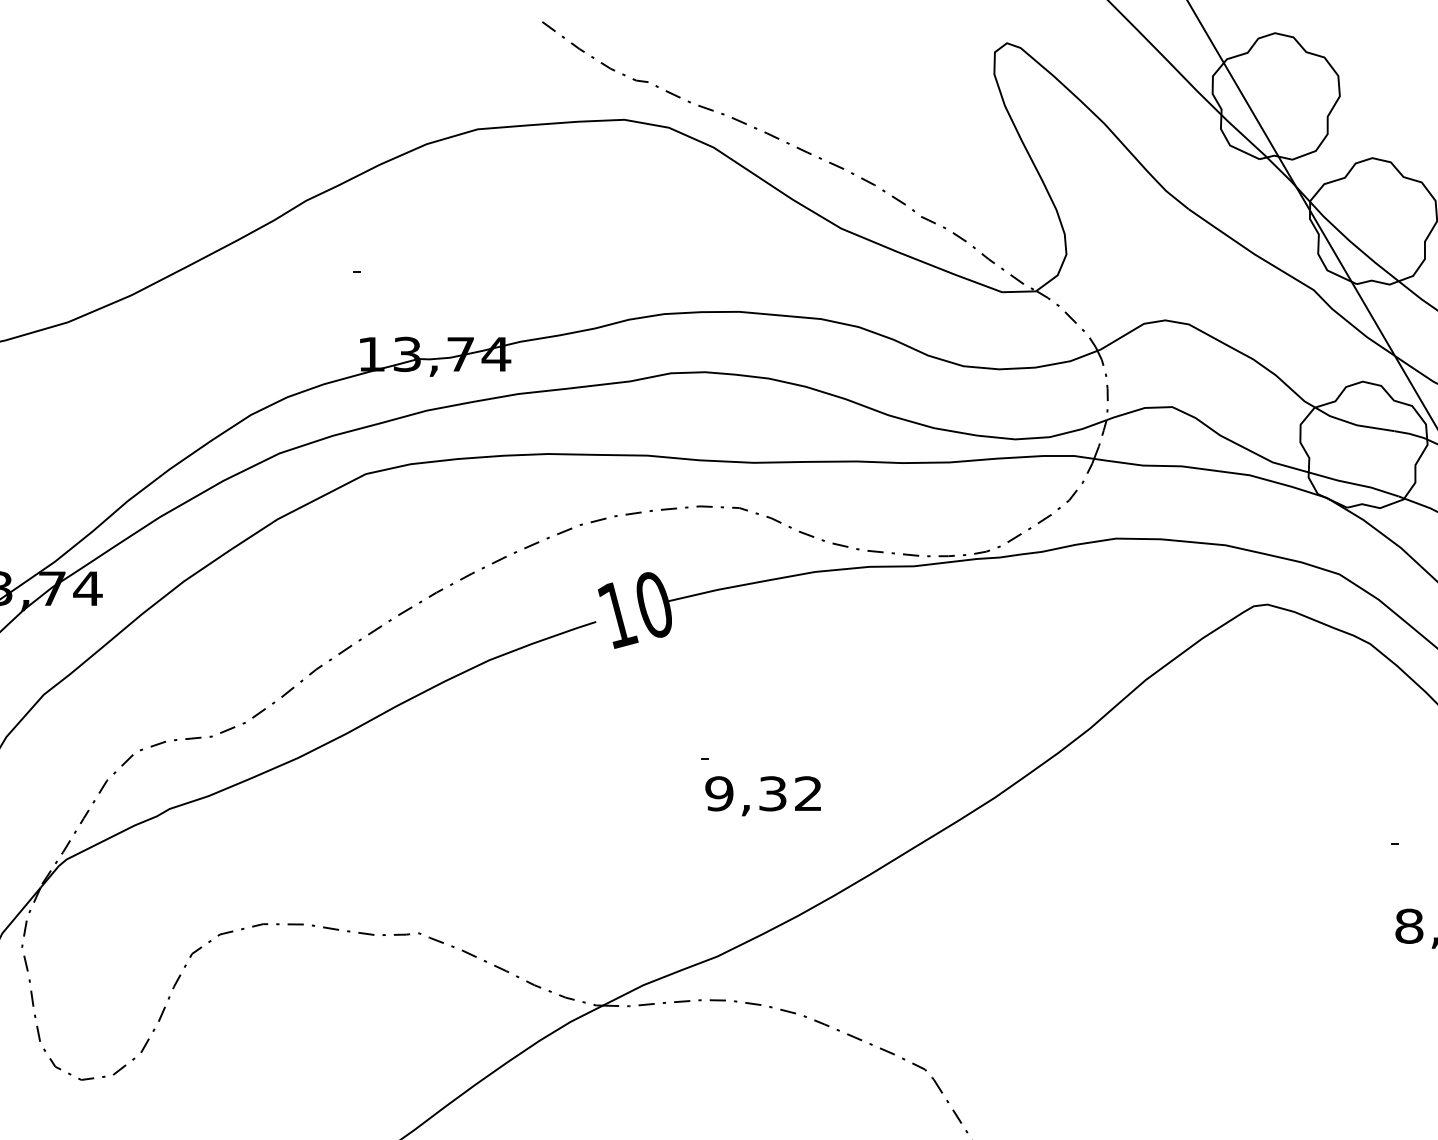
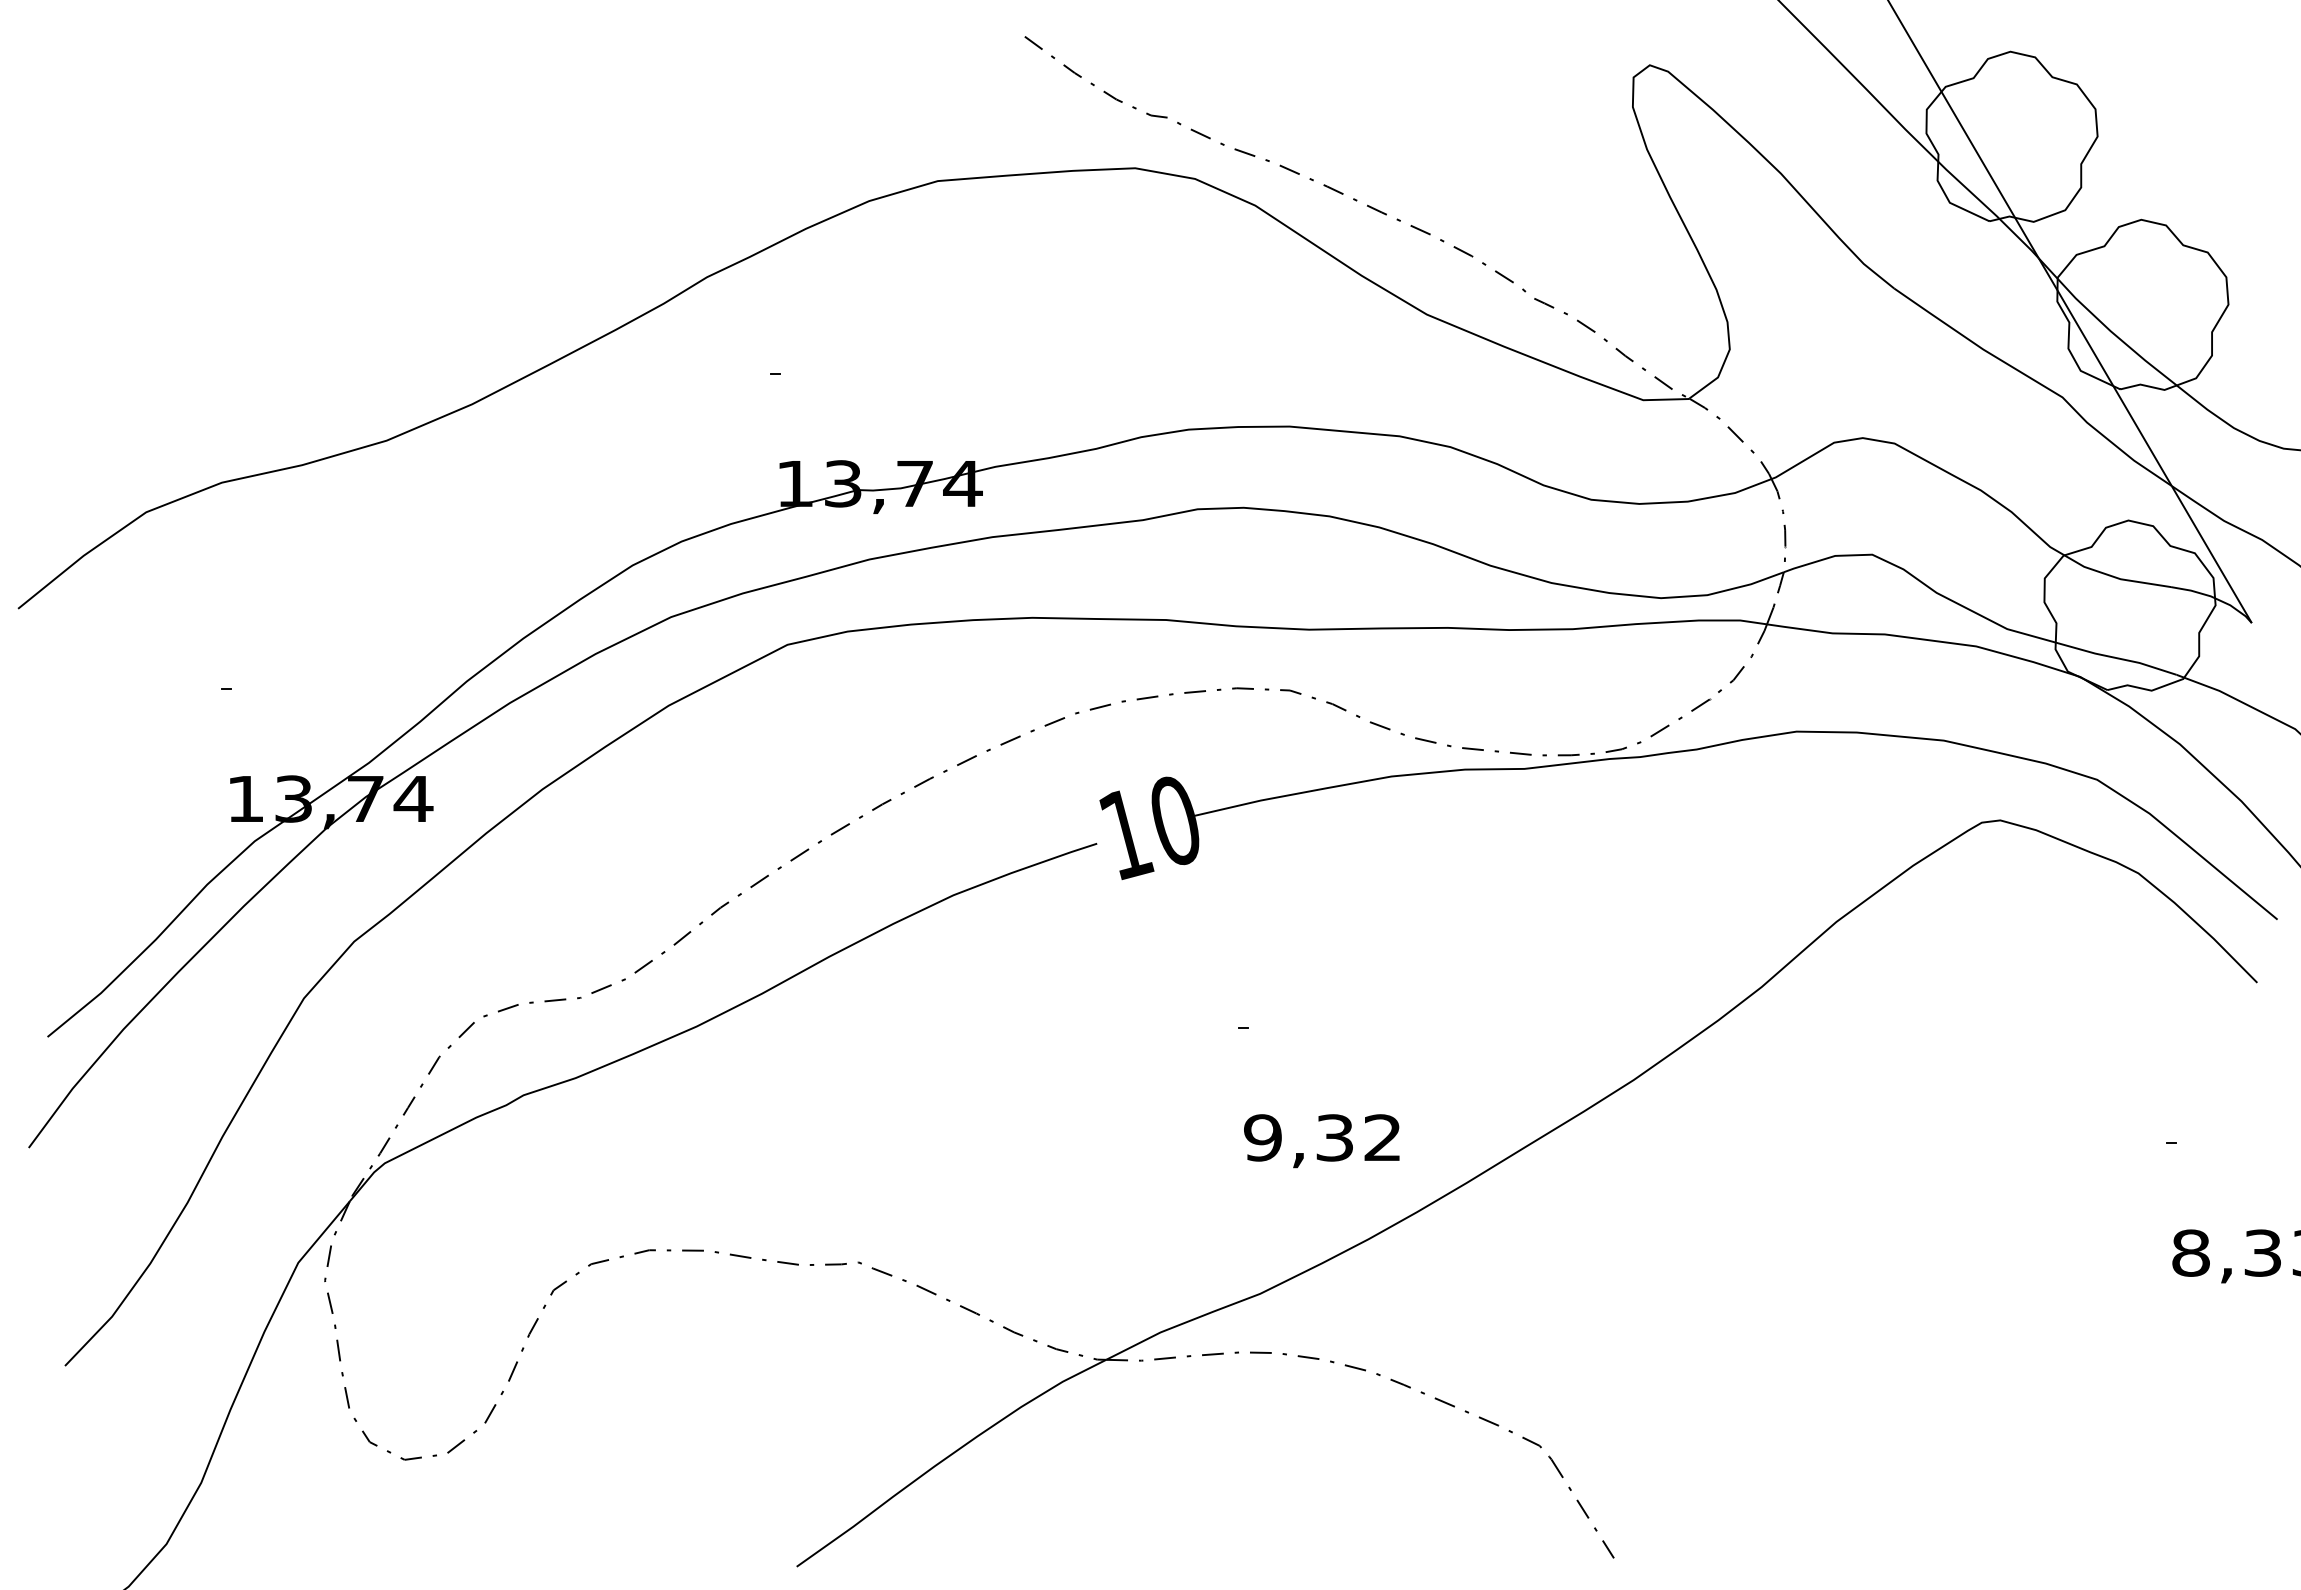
text: (762, 796) -> (1321, 1141), moved

